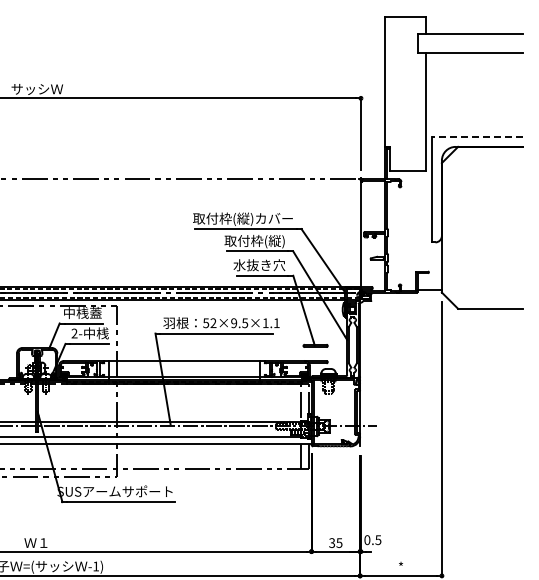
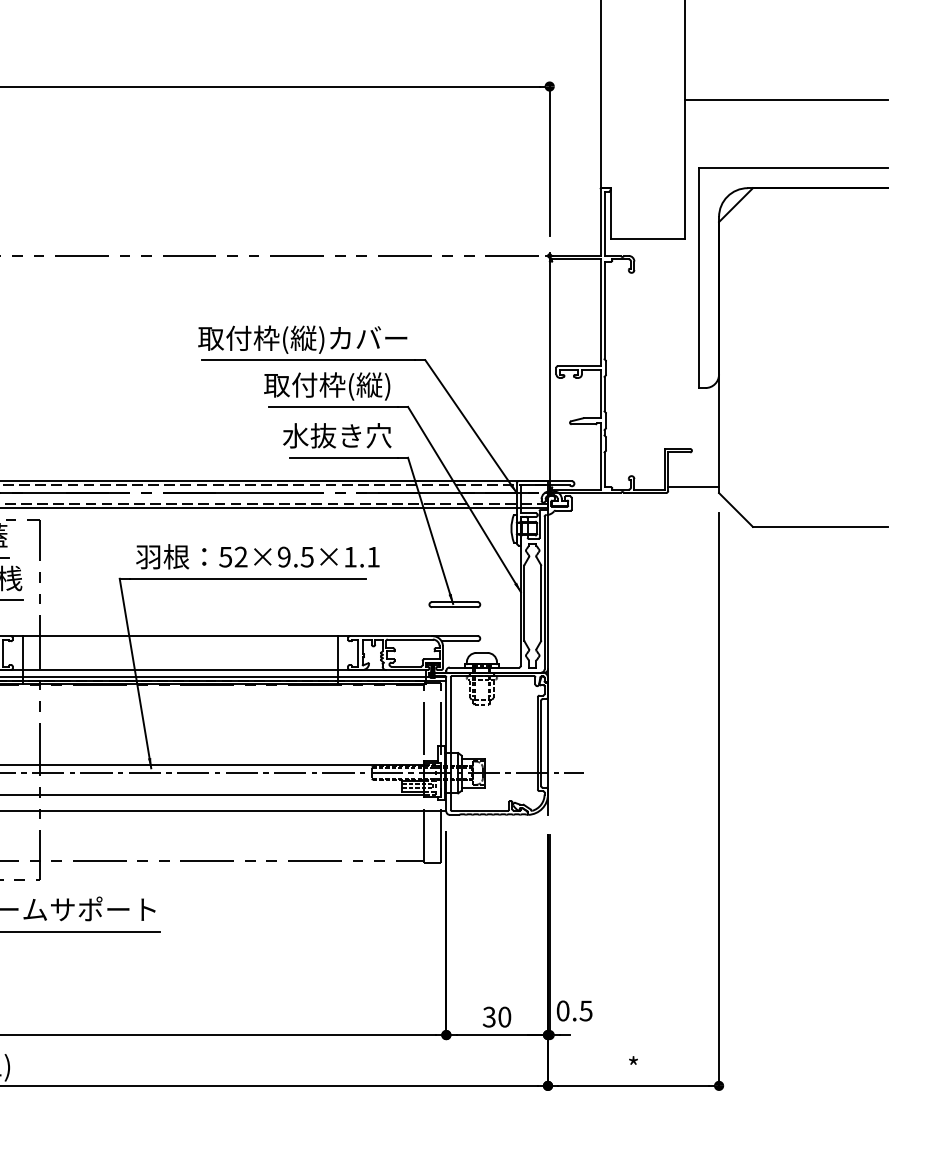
line: (473, 104) -> (785, 99), added
line: (477, 137) -> (793, 168), dashed -> solid
text: (339, 542) -> (504, 1015), 35 -> 30

